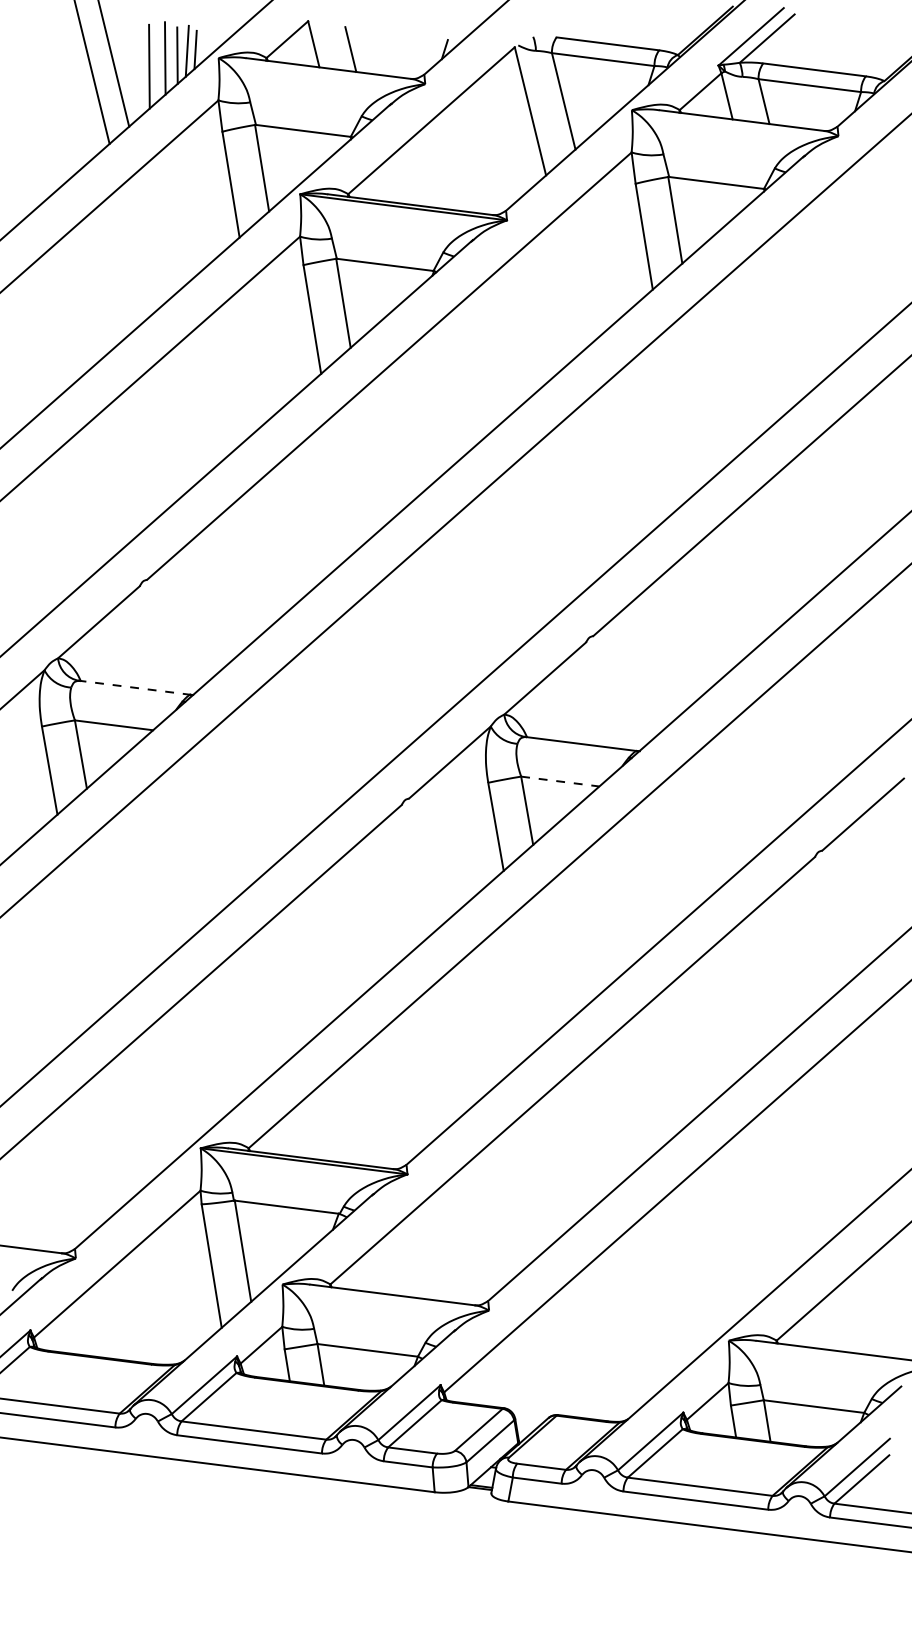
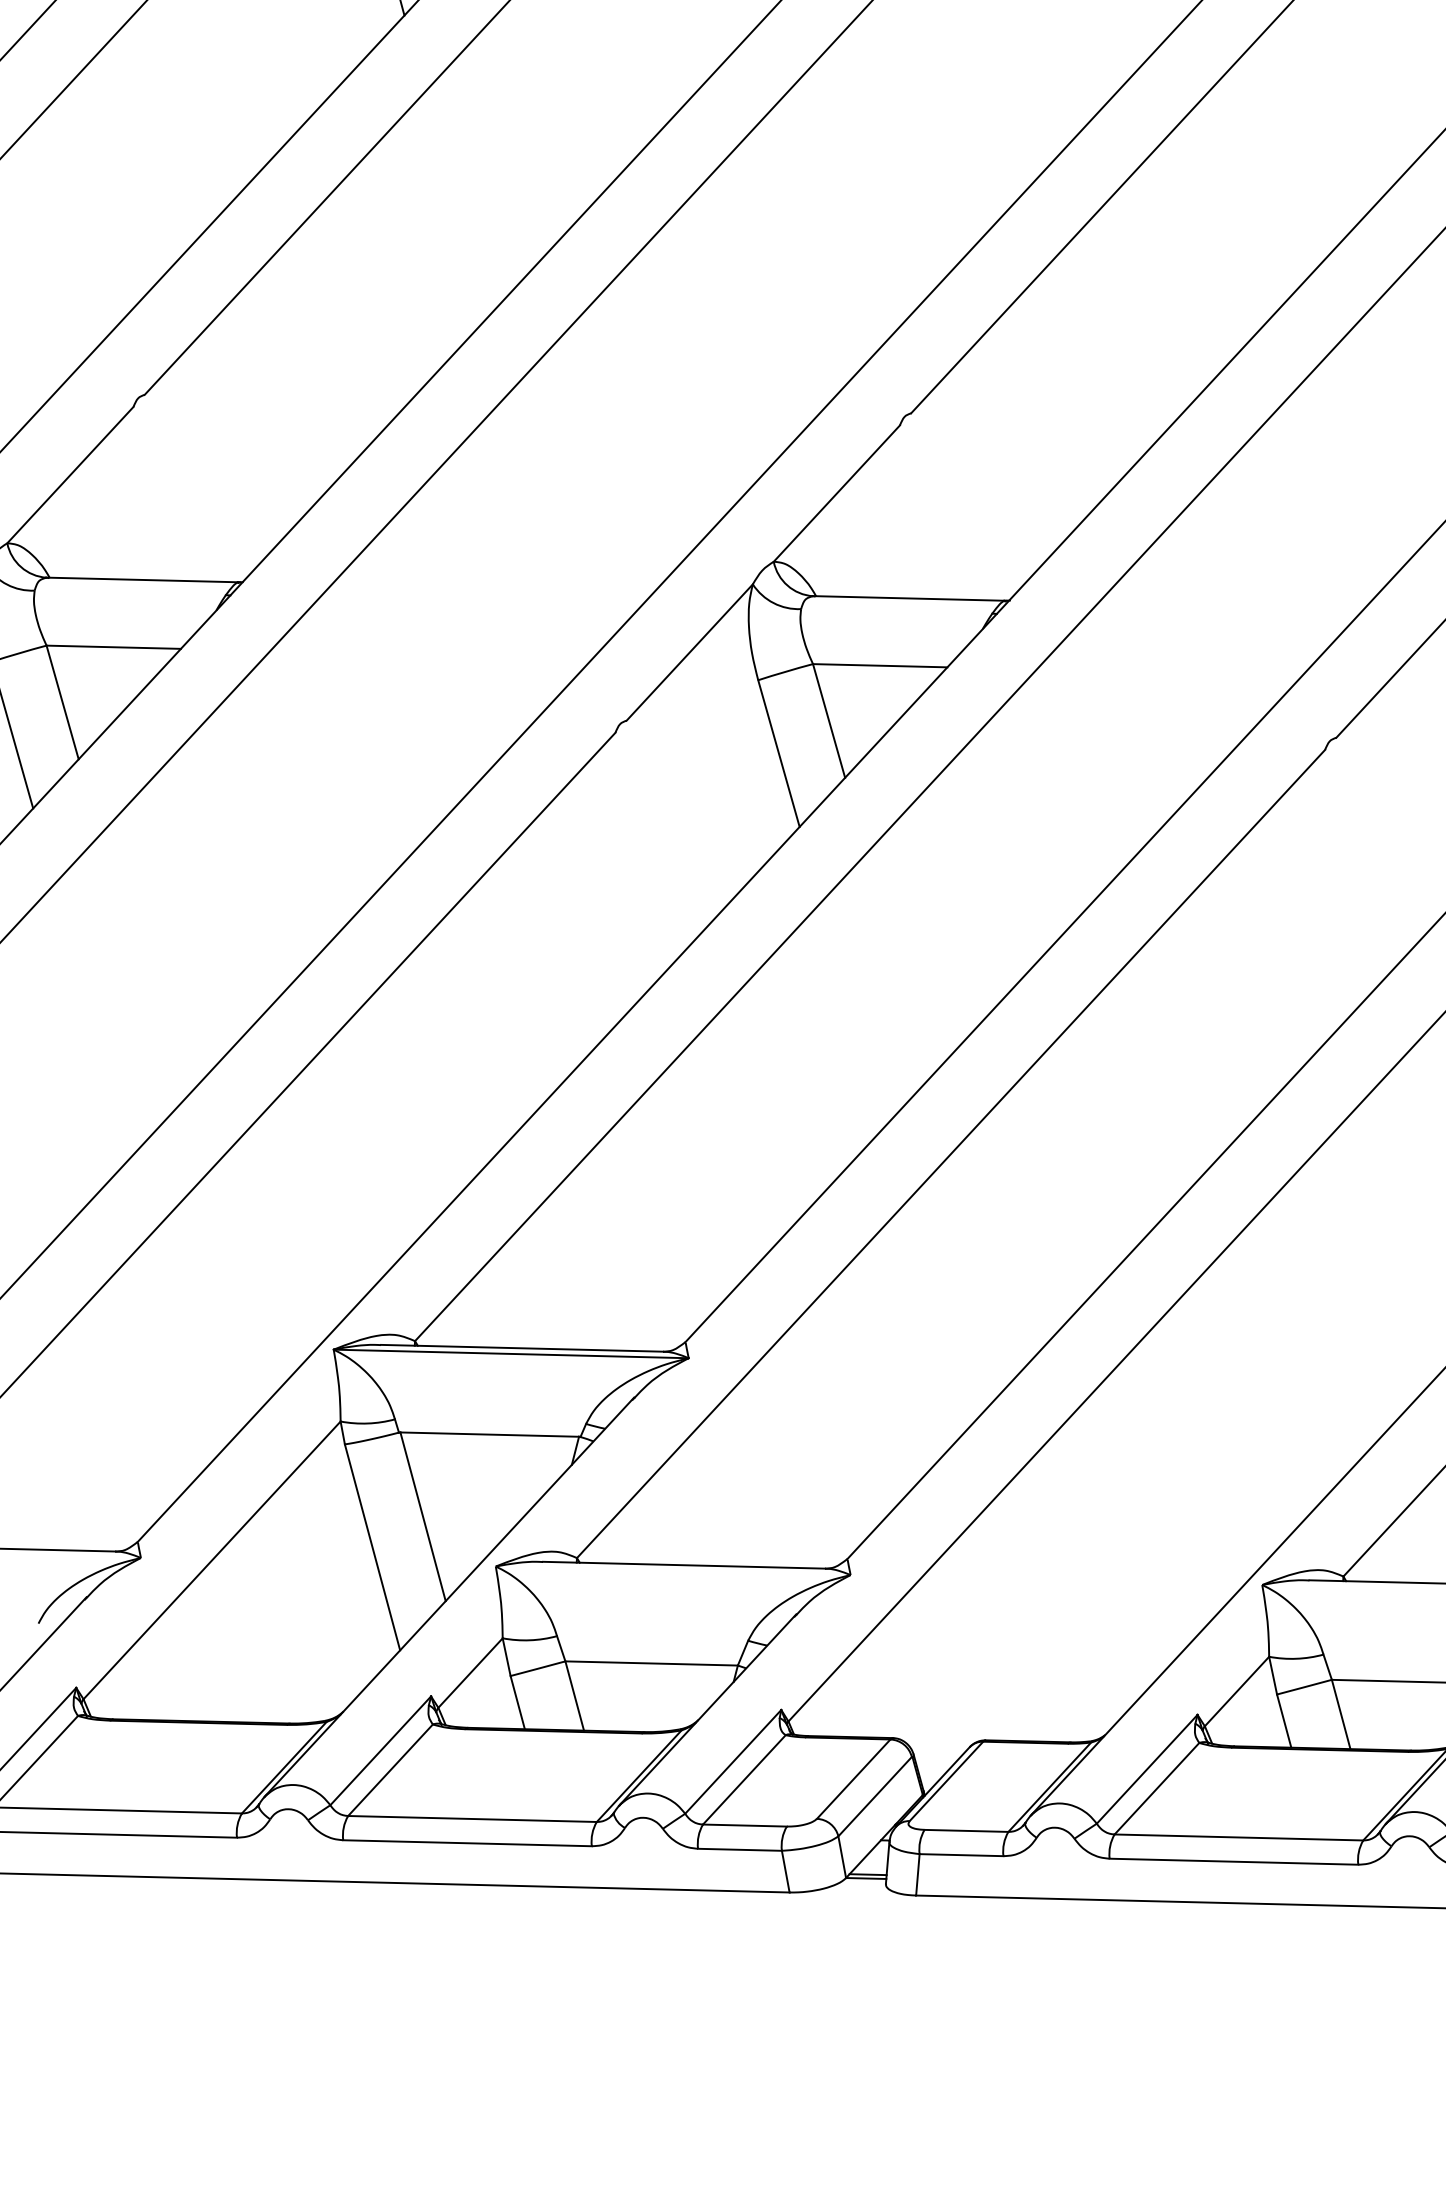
line: (135, 687) -> (143, 579), dashed -> solid
line: (560, 781) -> (880, 665), dashed -> solid

